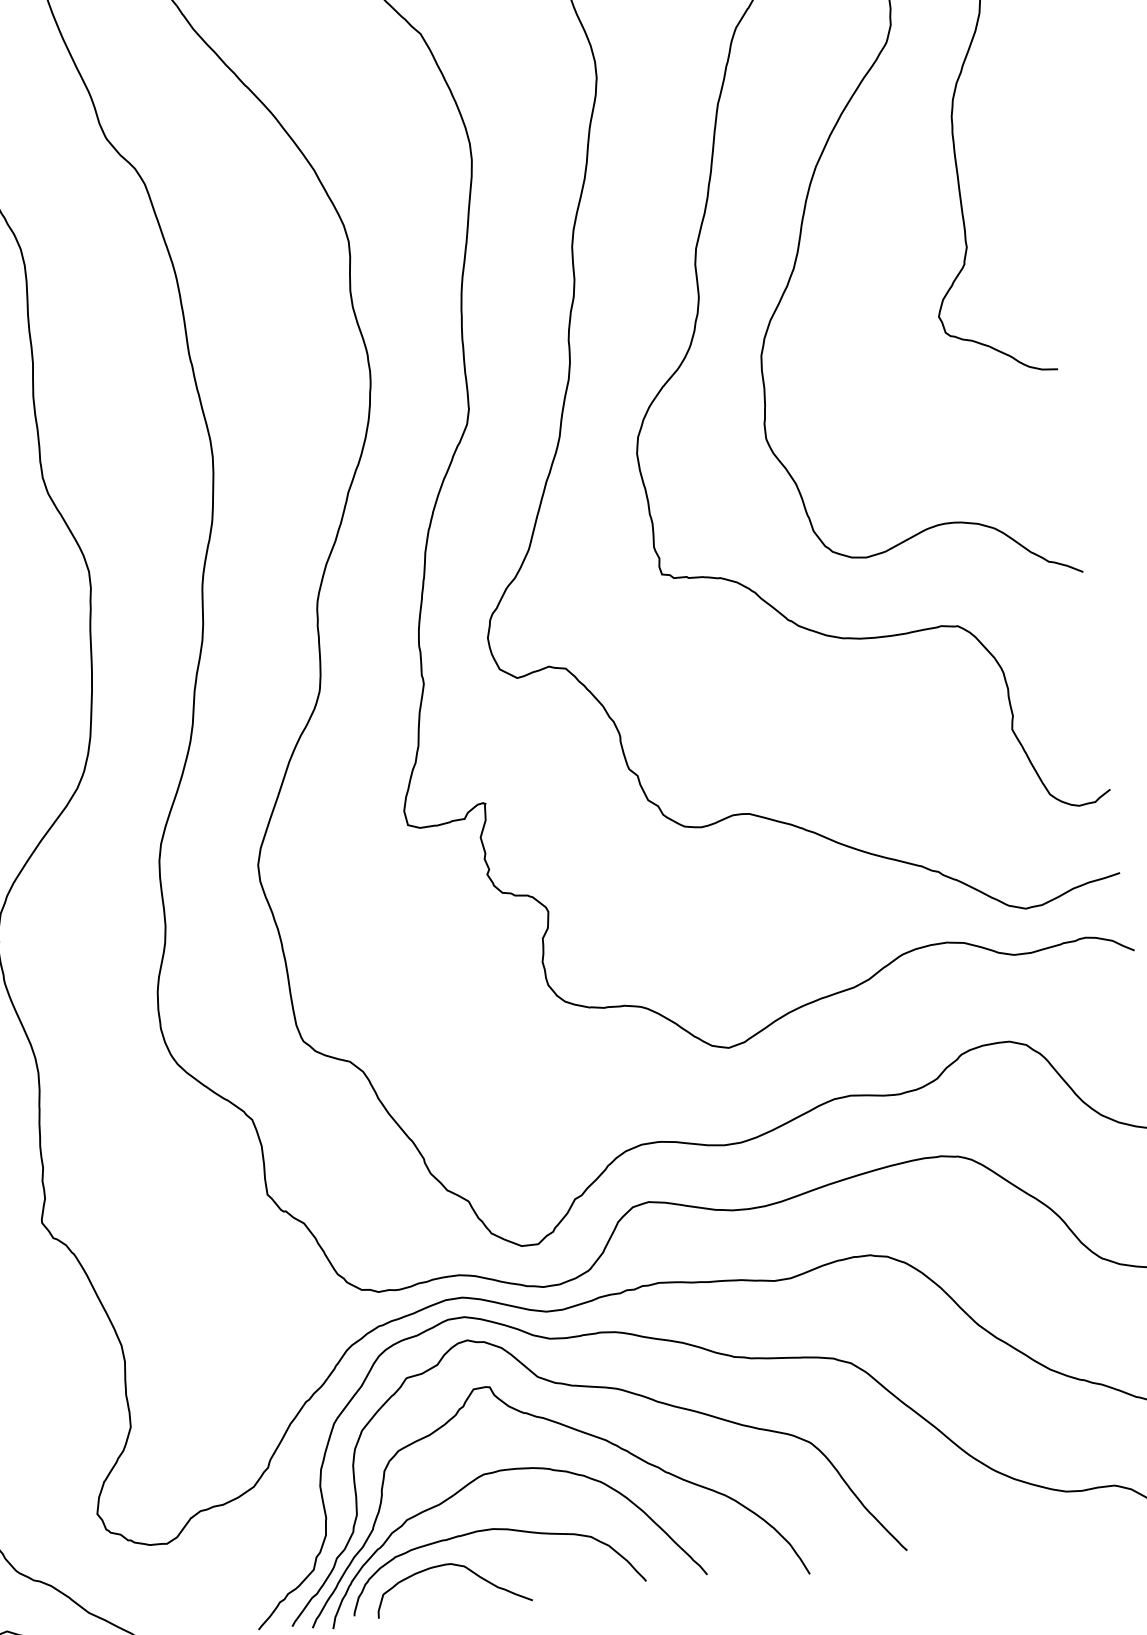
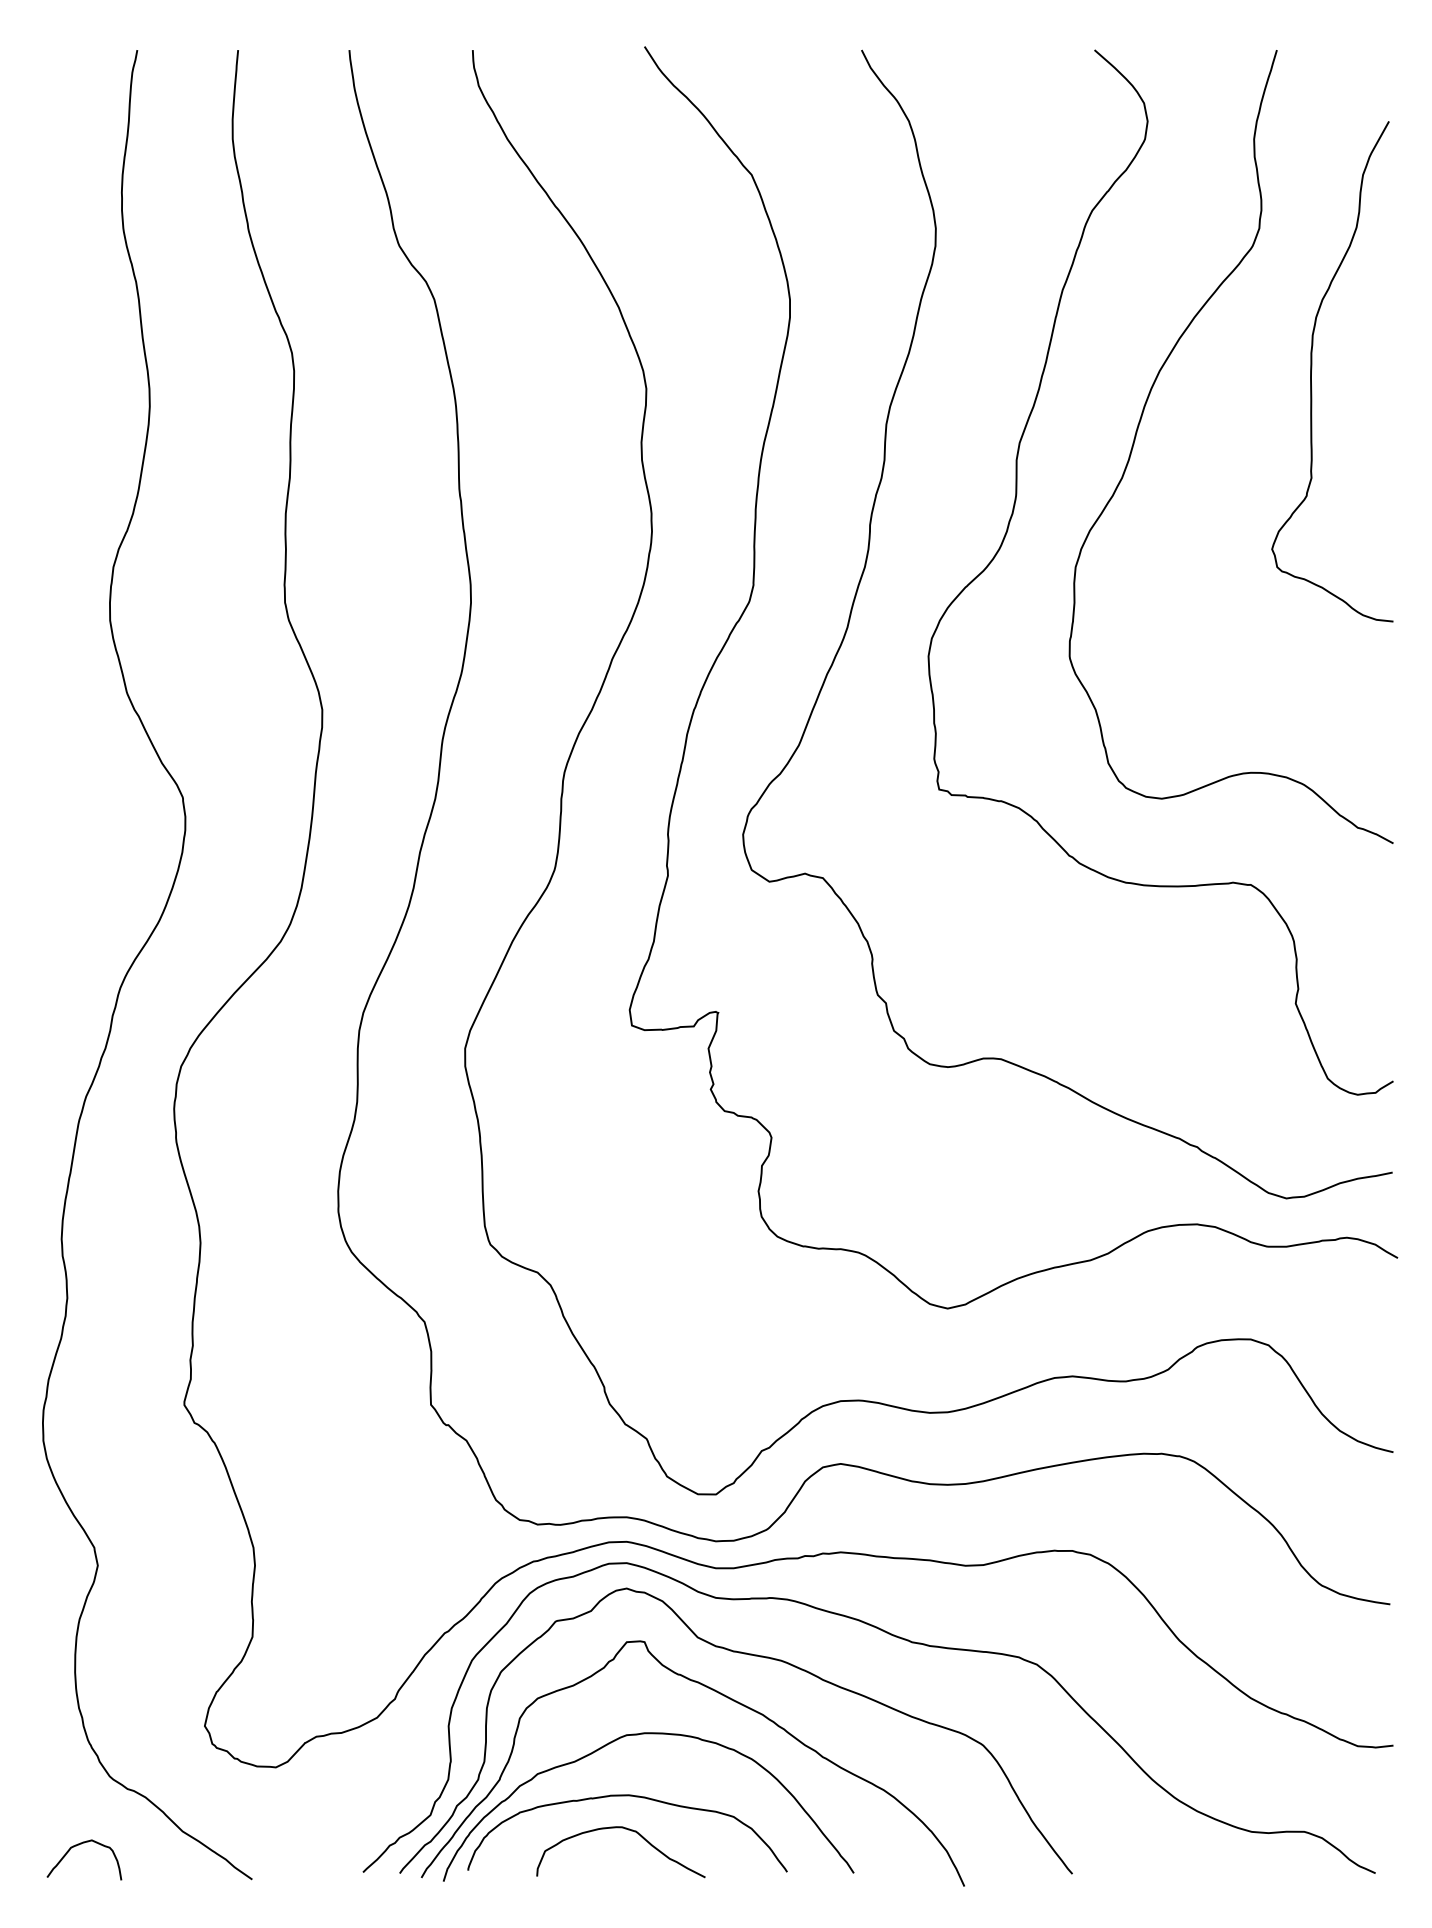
curve: (457, 1566) -> (628, 1830), moved

